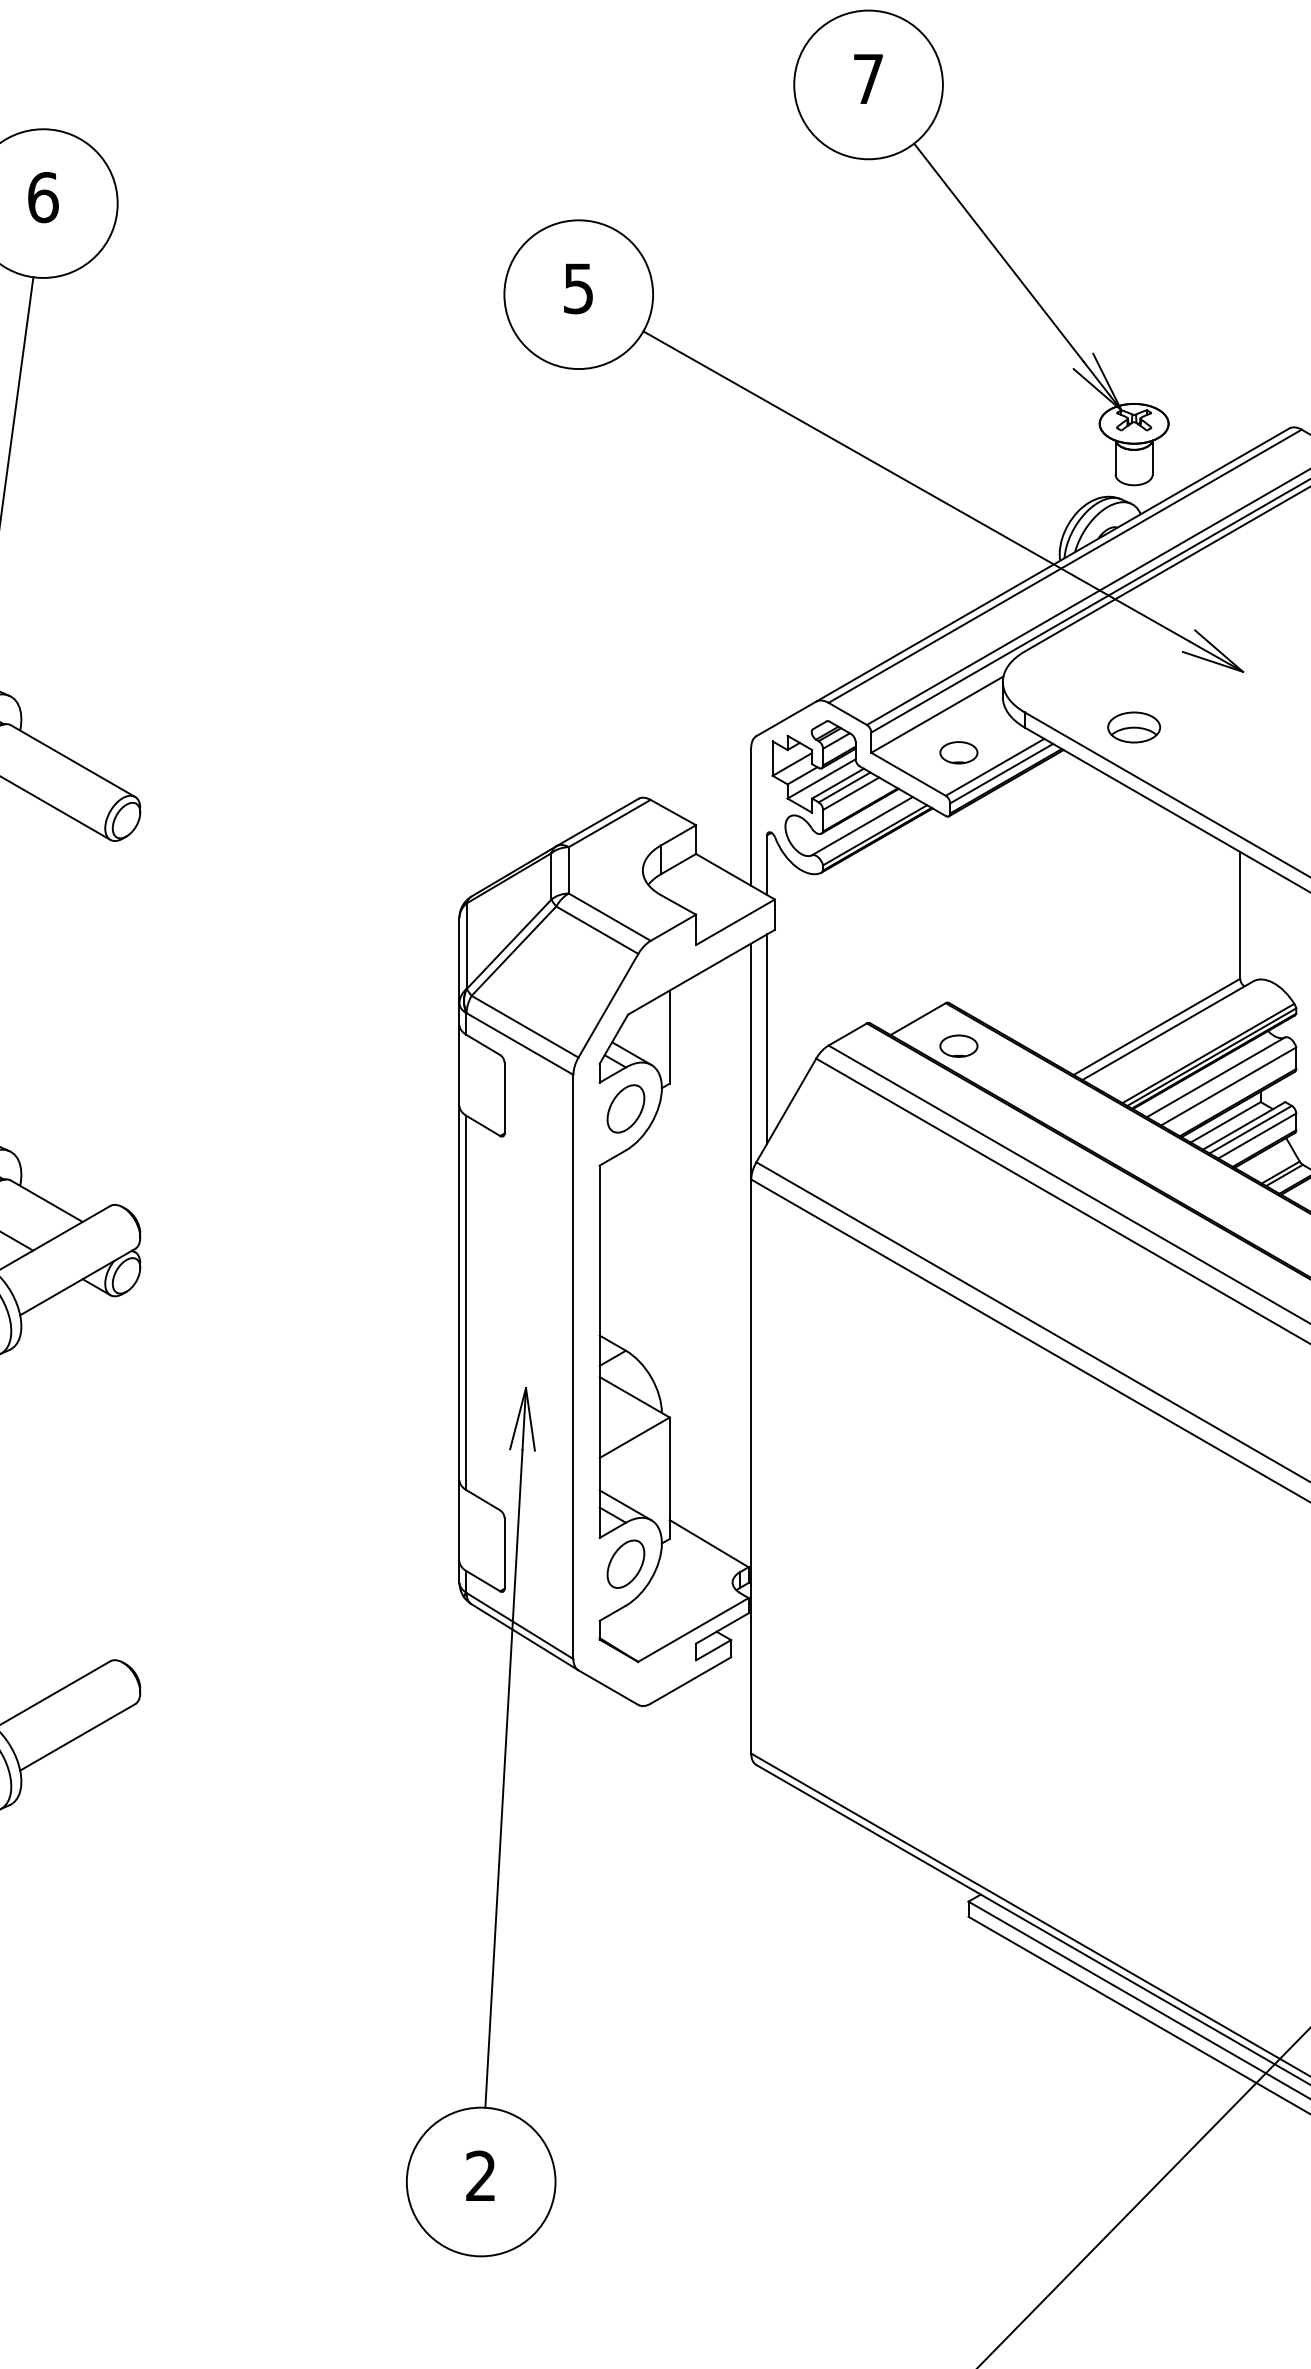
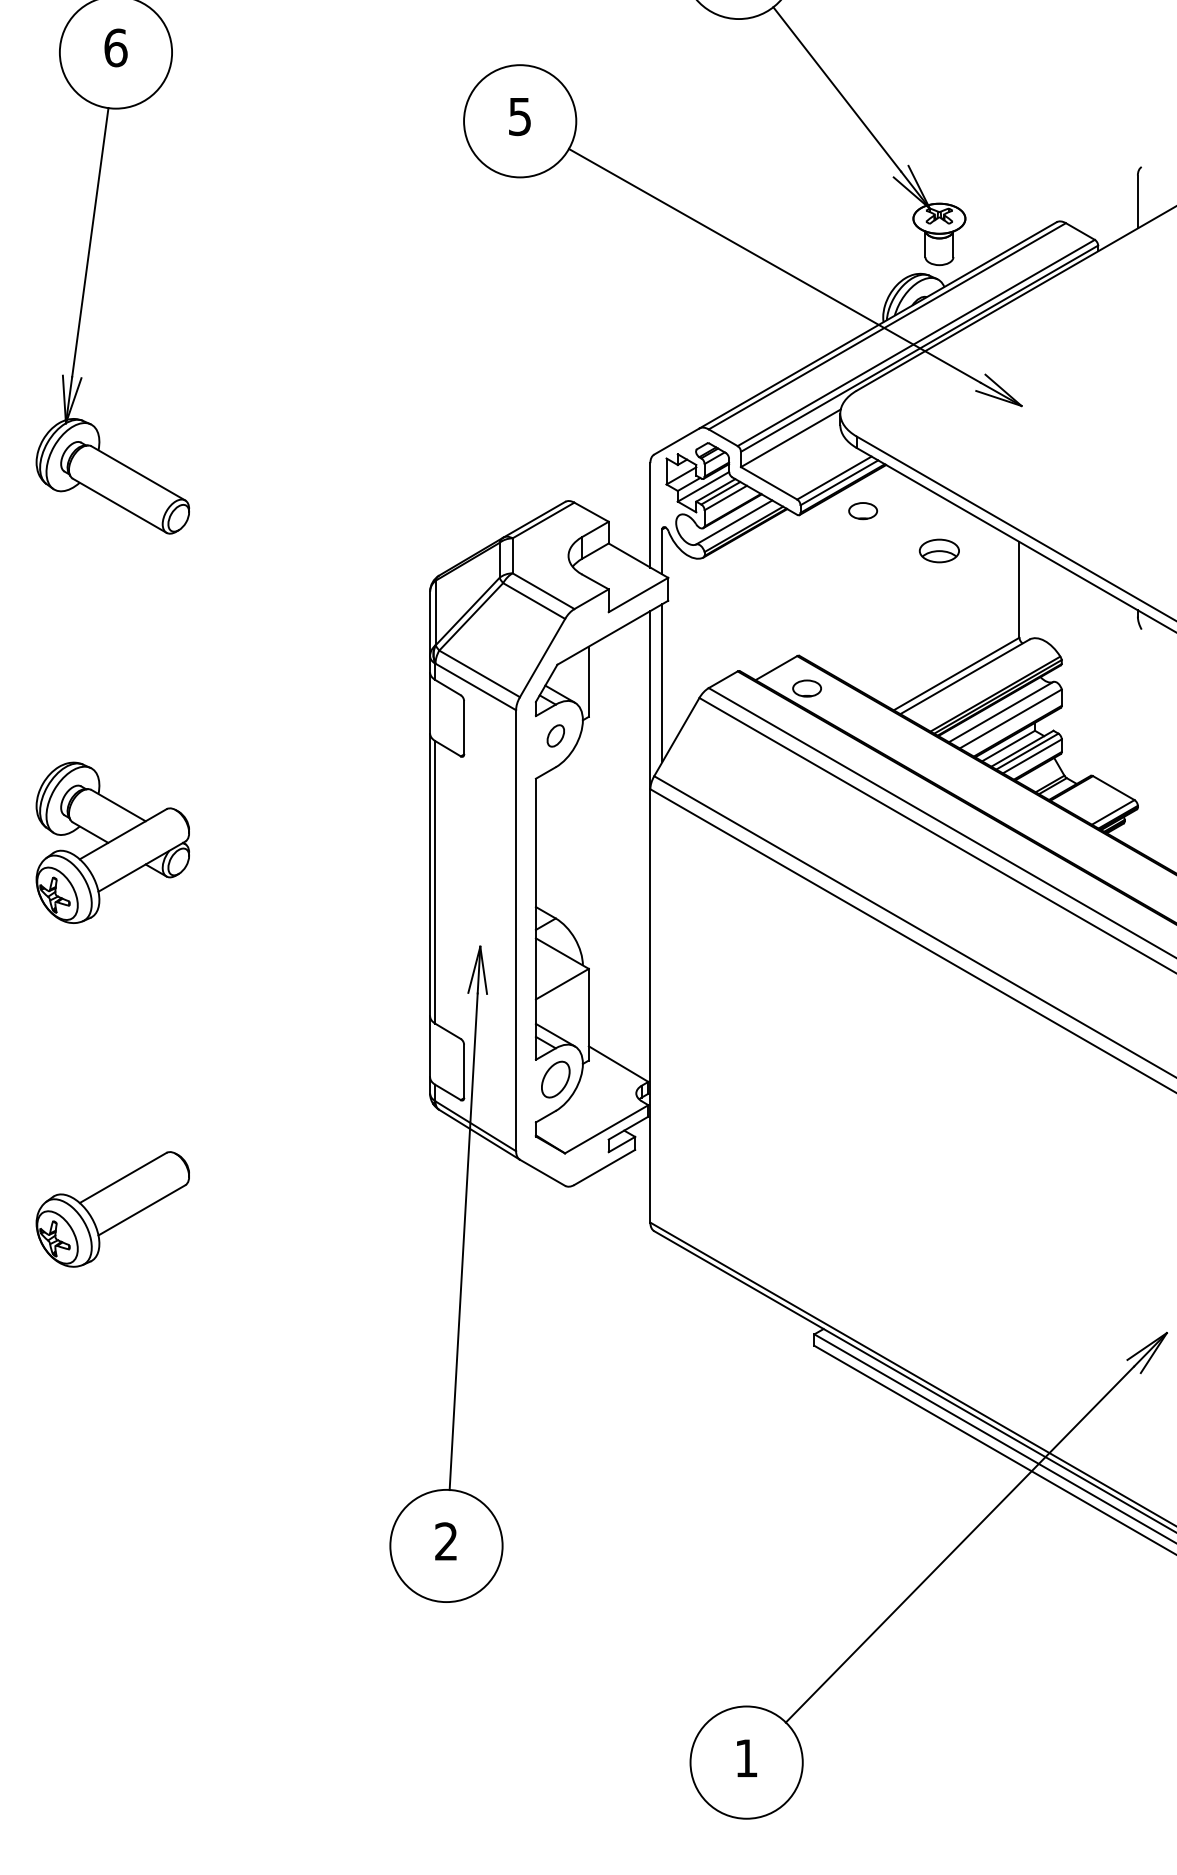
part: (1132, 726) -> (938, 550), moved
part: (959, 753) -> (863, 511), moved
part: (625, 1108) -> (555, 735), size x0.6

